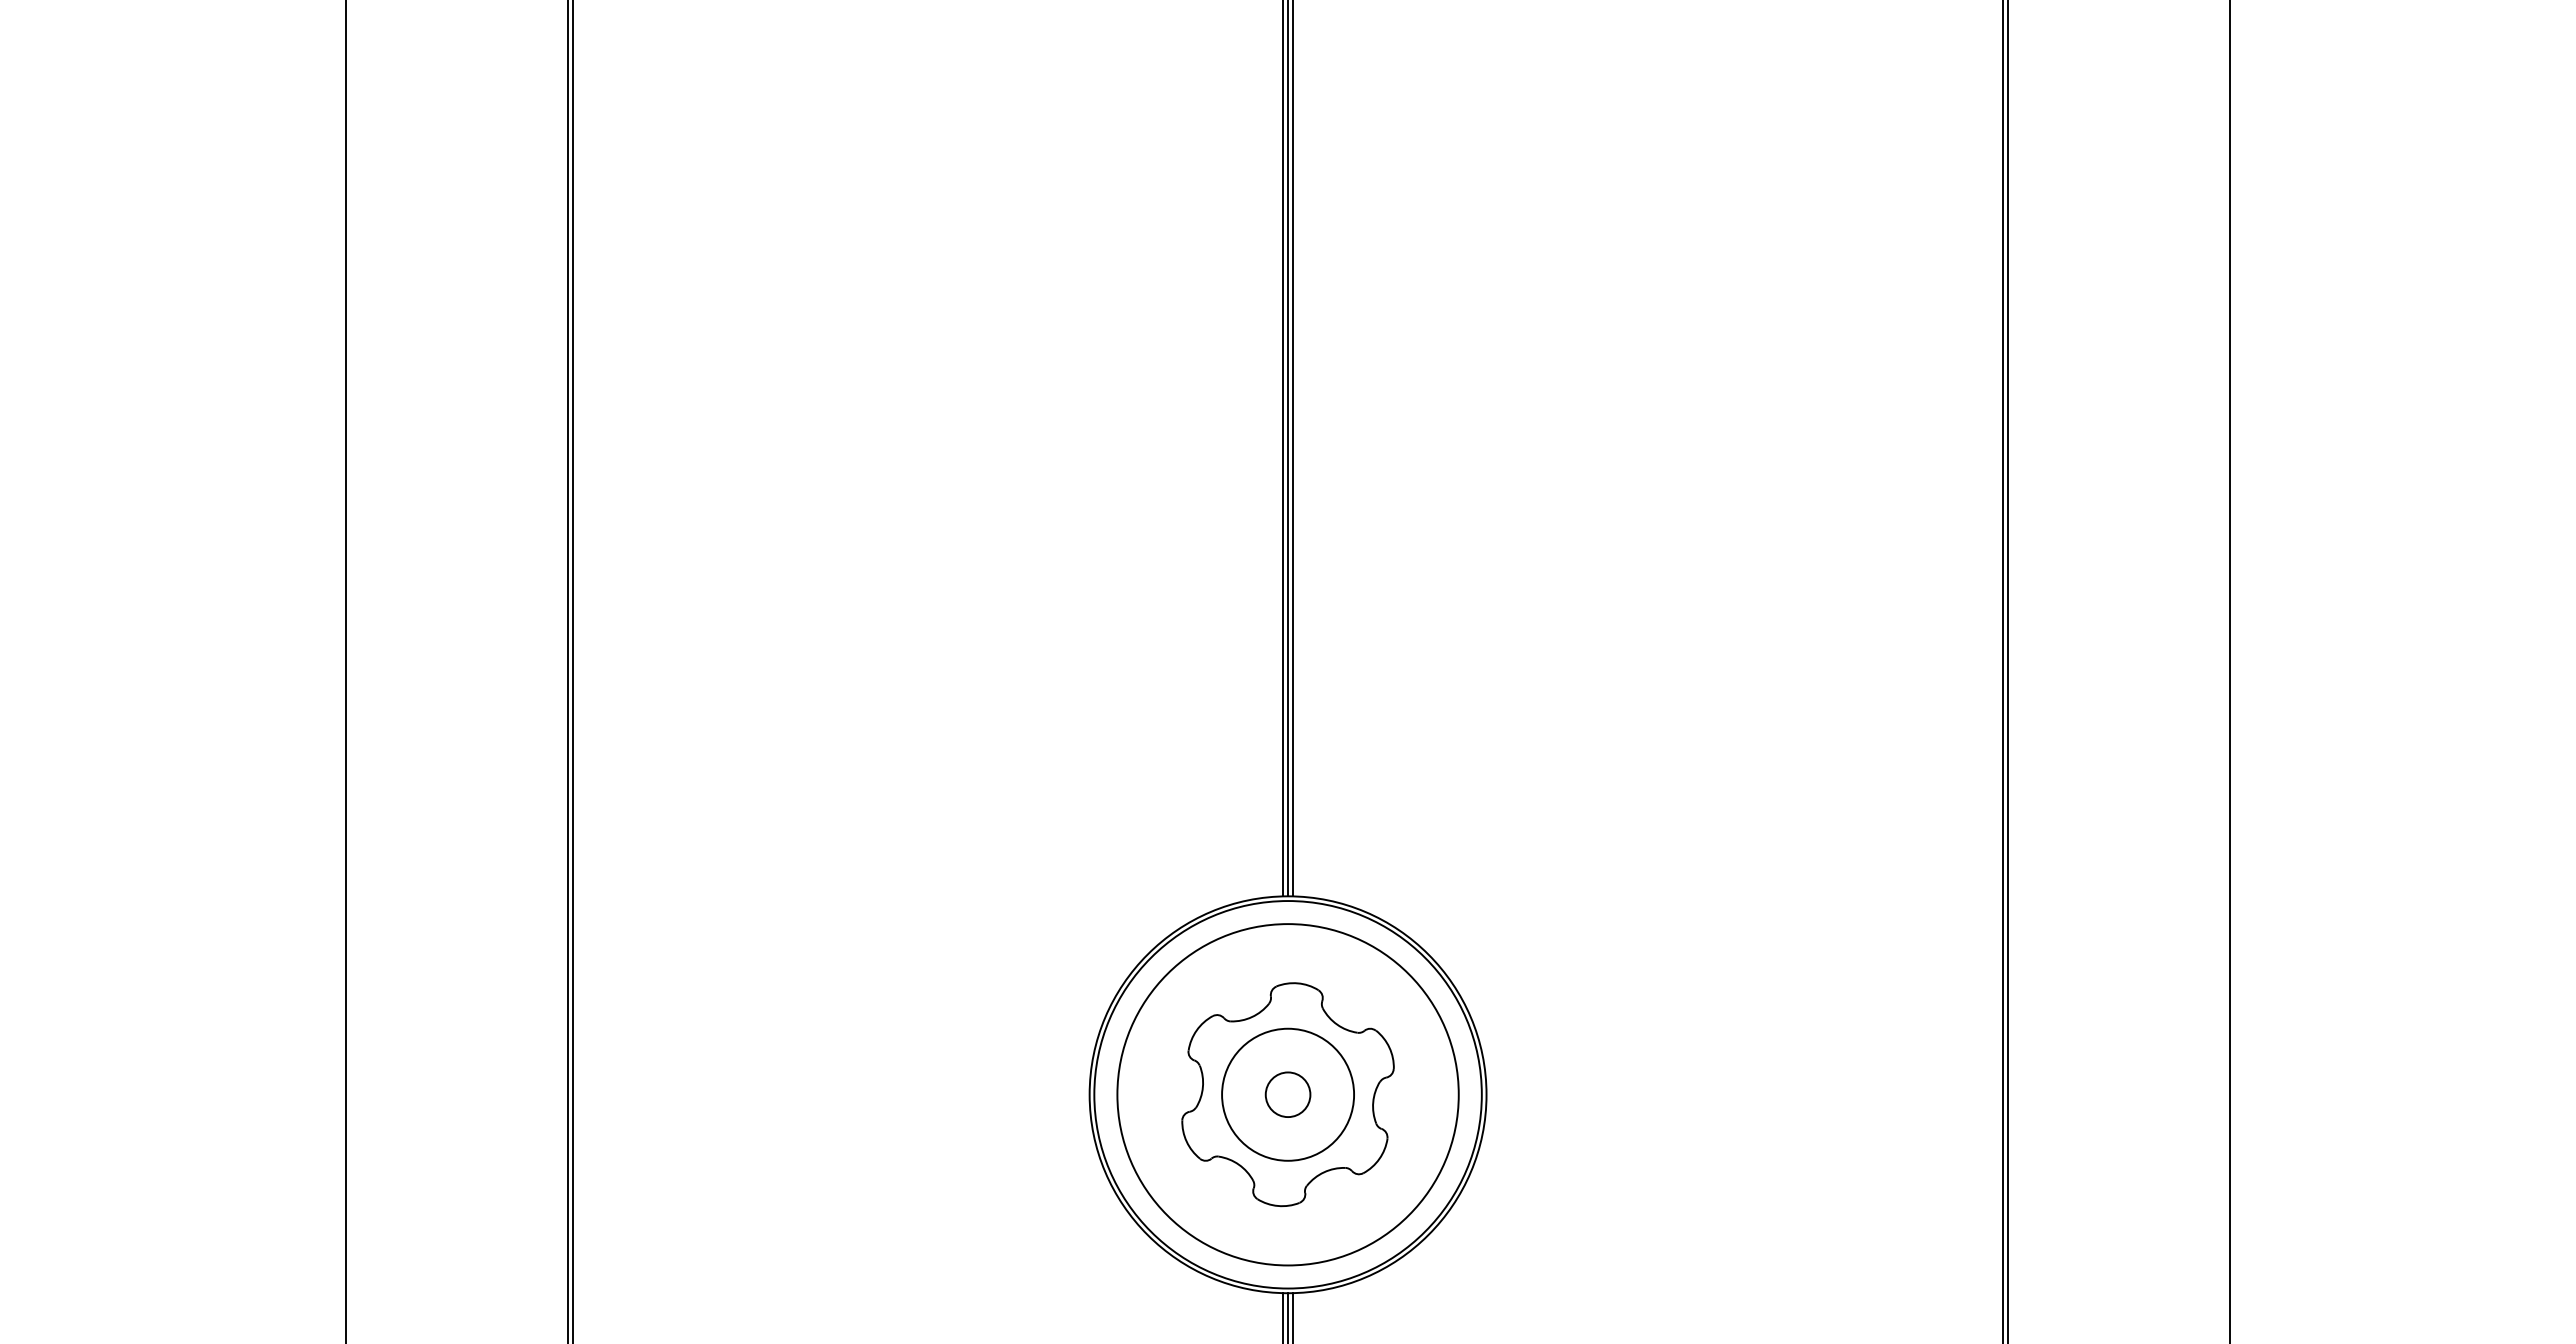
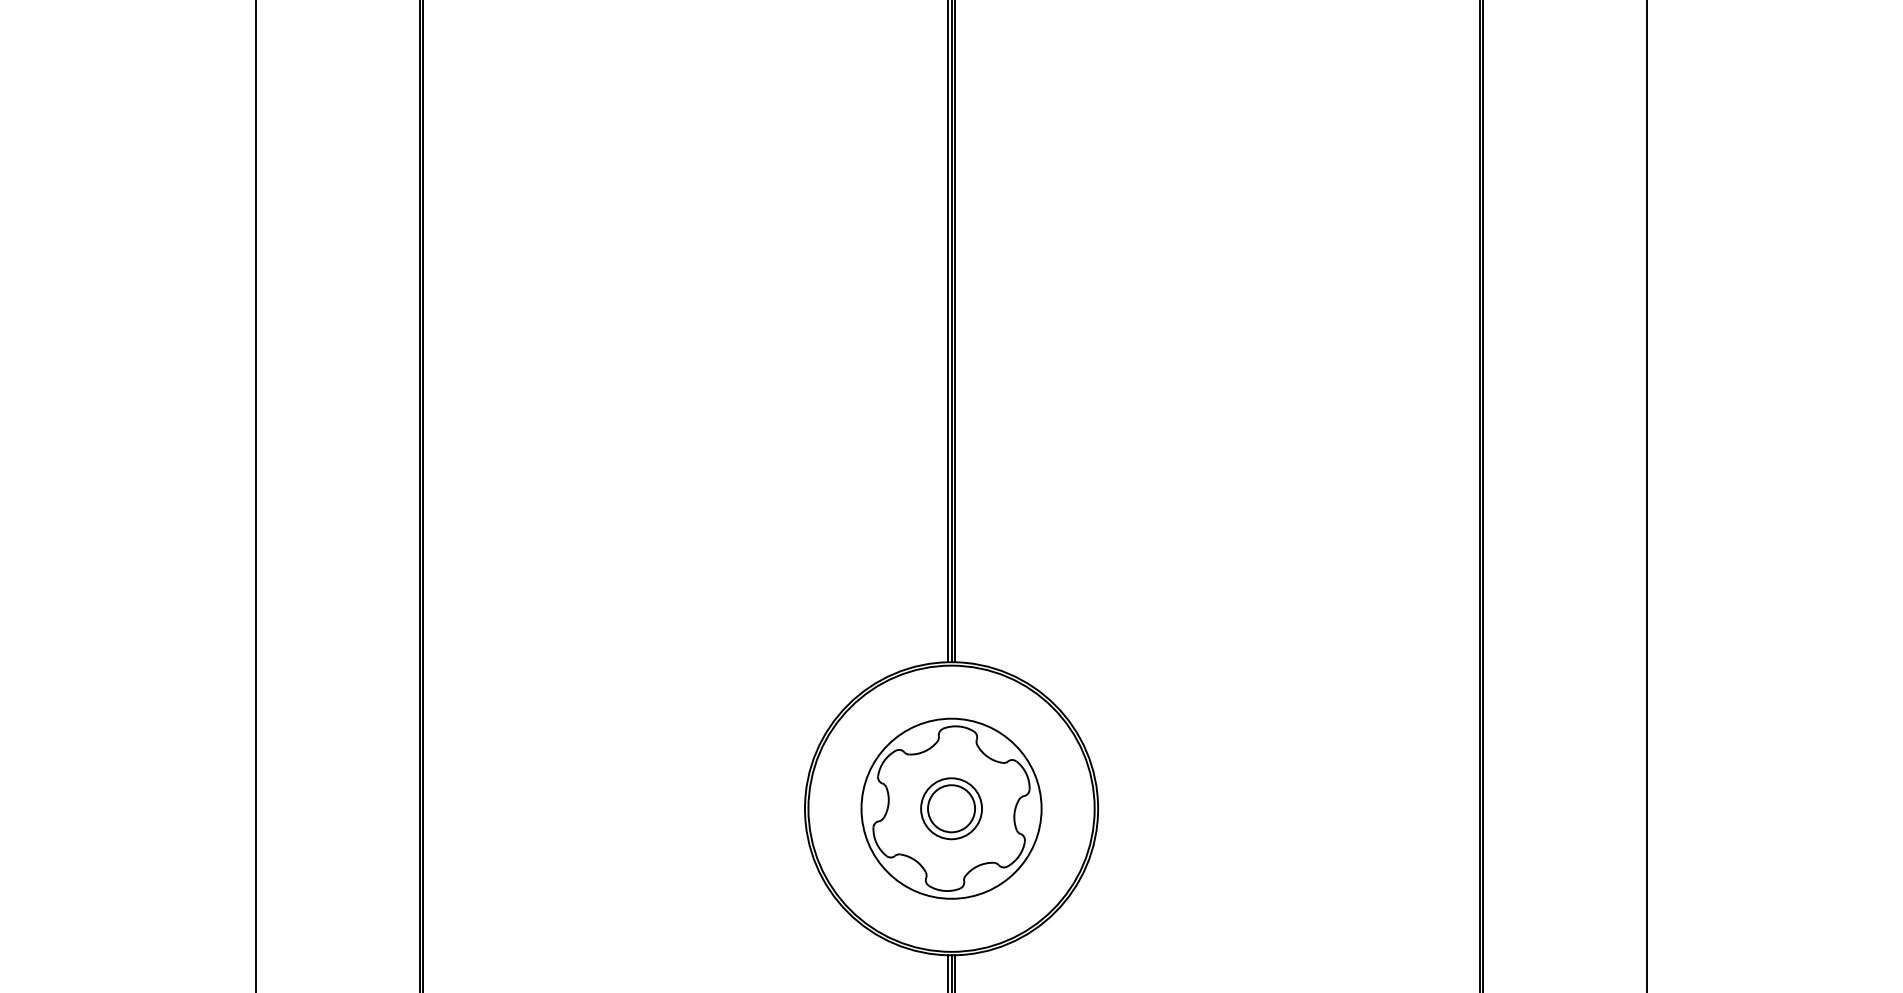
circle: (1287, 1094) -> (951, 808), size x0.62
circle: (1287, 1094) -> (951, 808), size x1.43
circle: (1288, 1094) -> (951, 808), size x0.71

